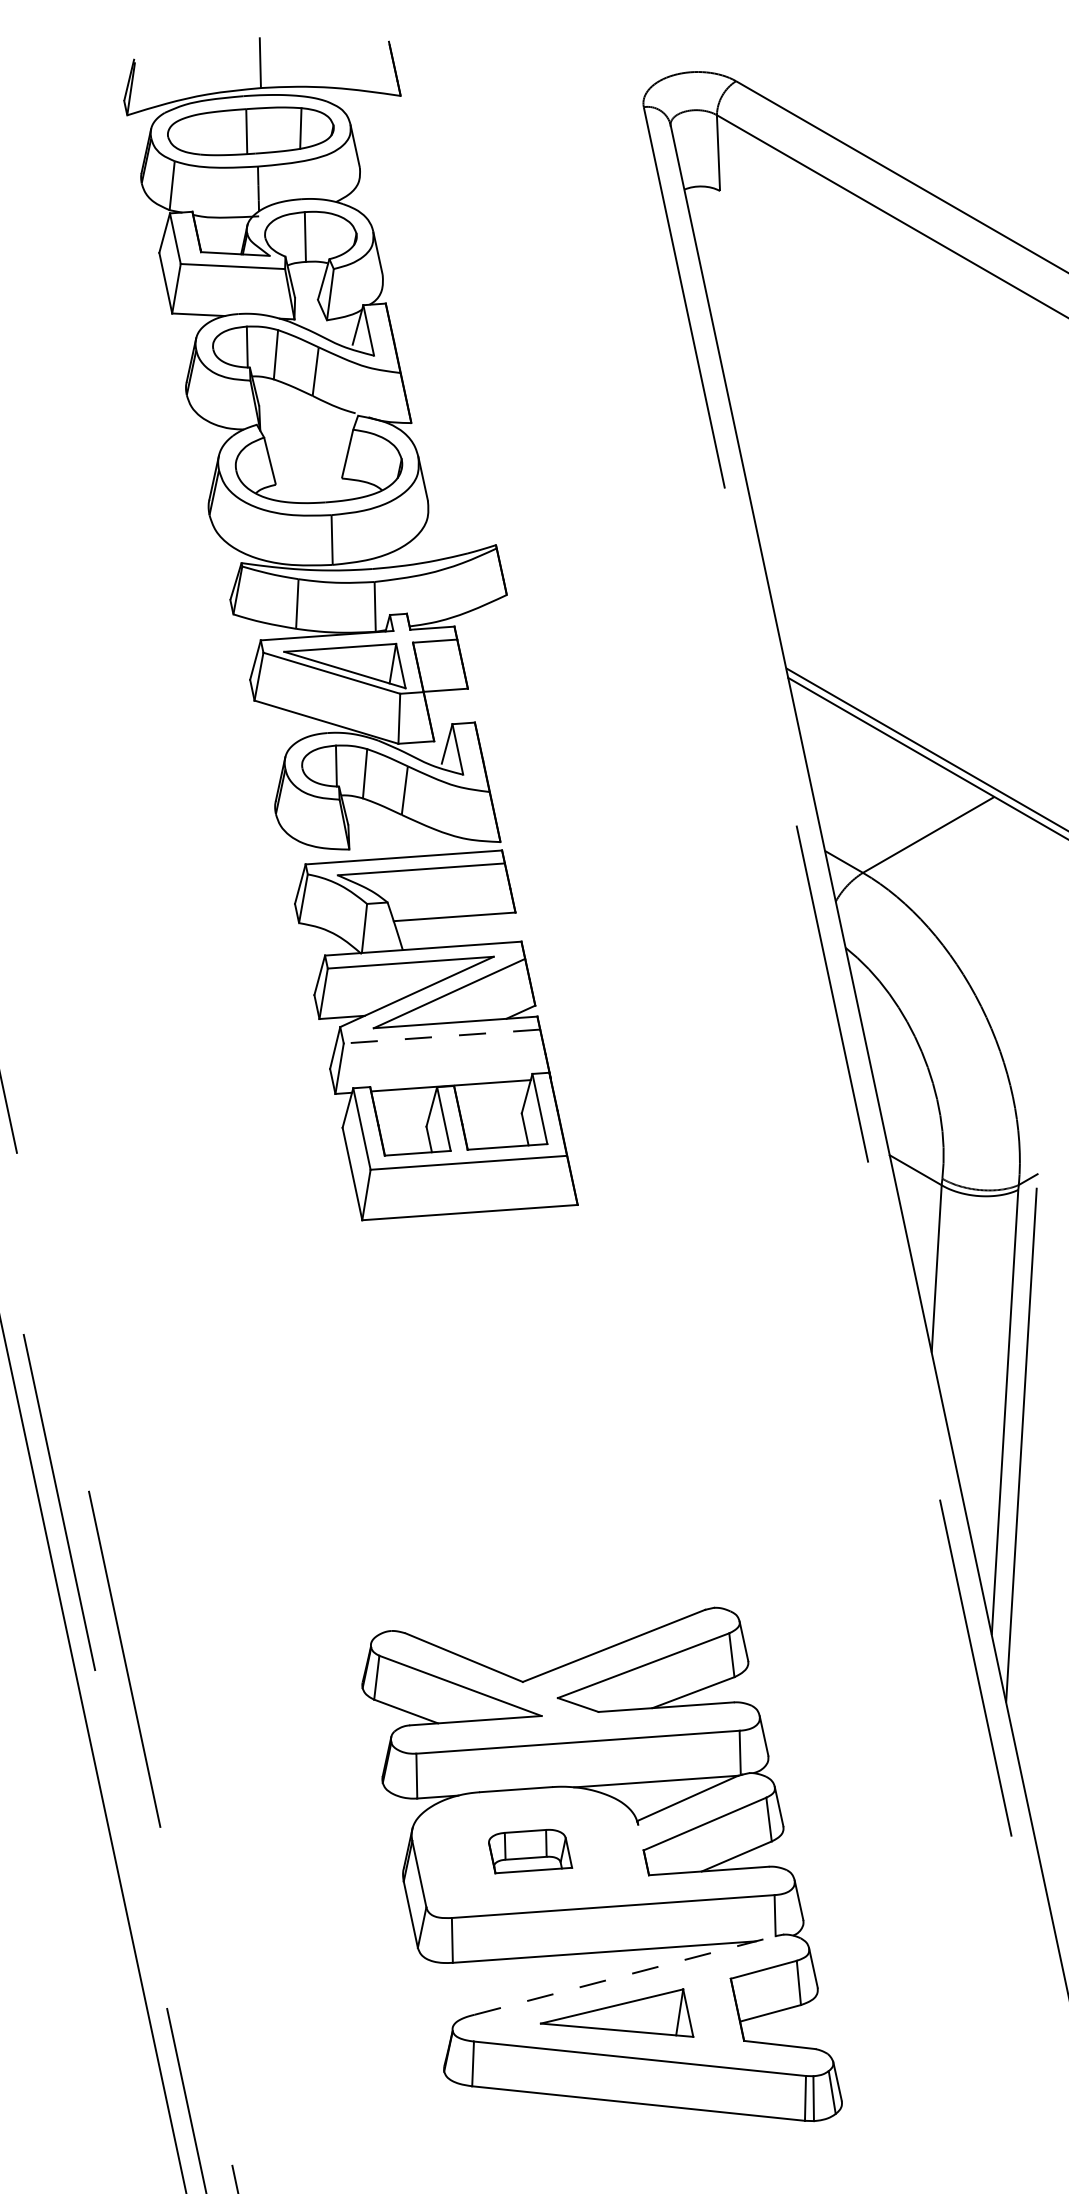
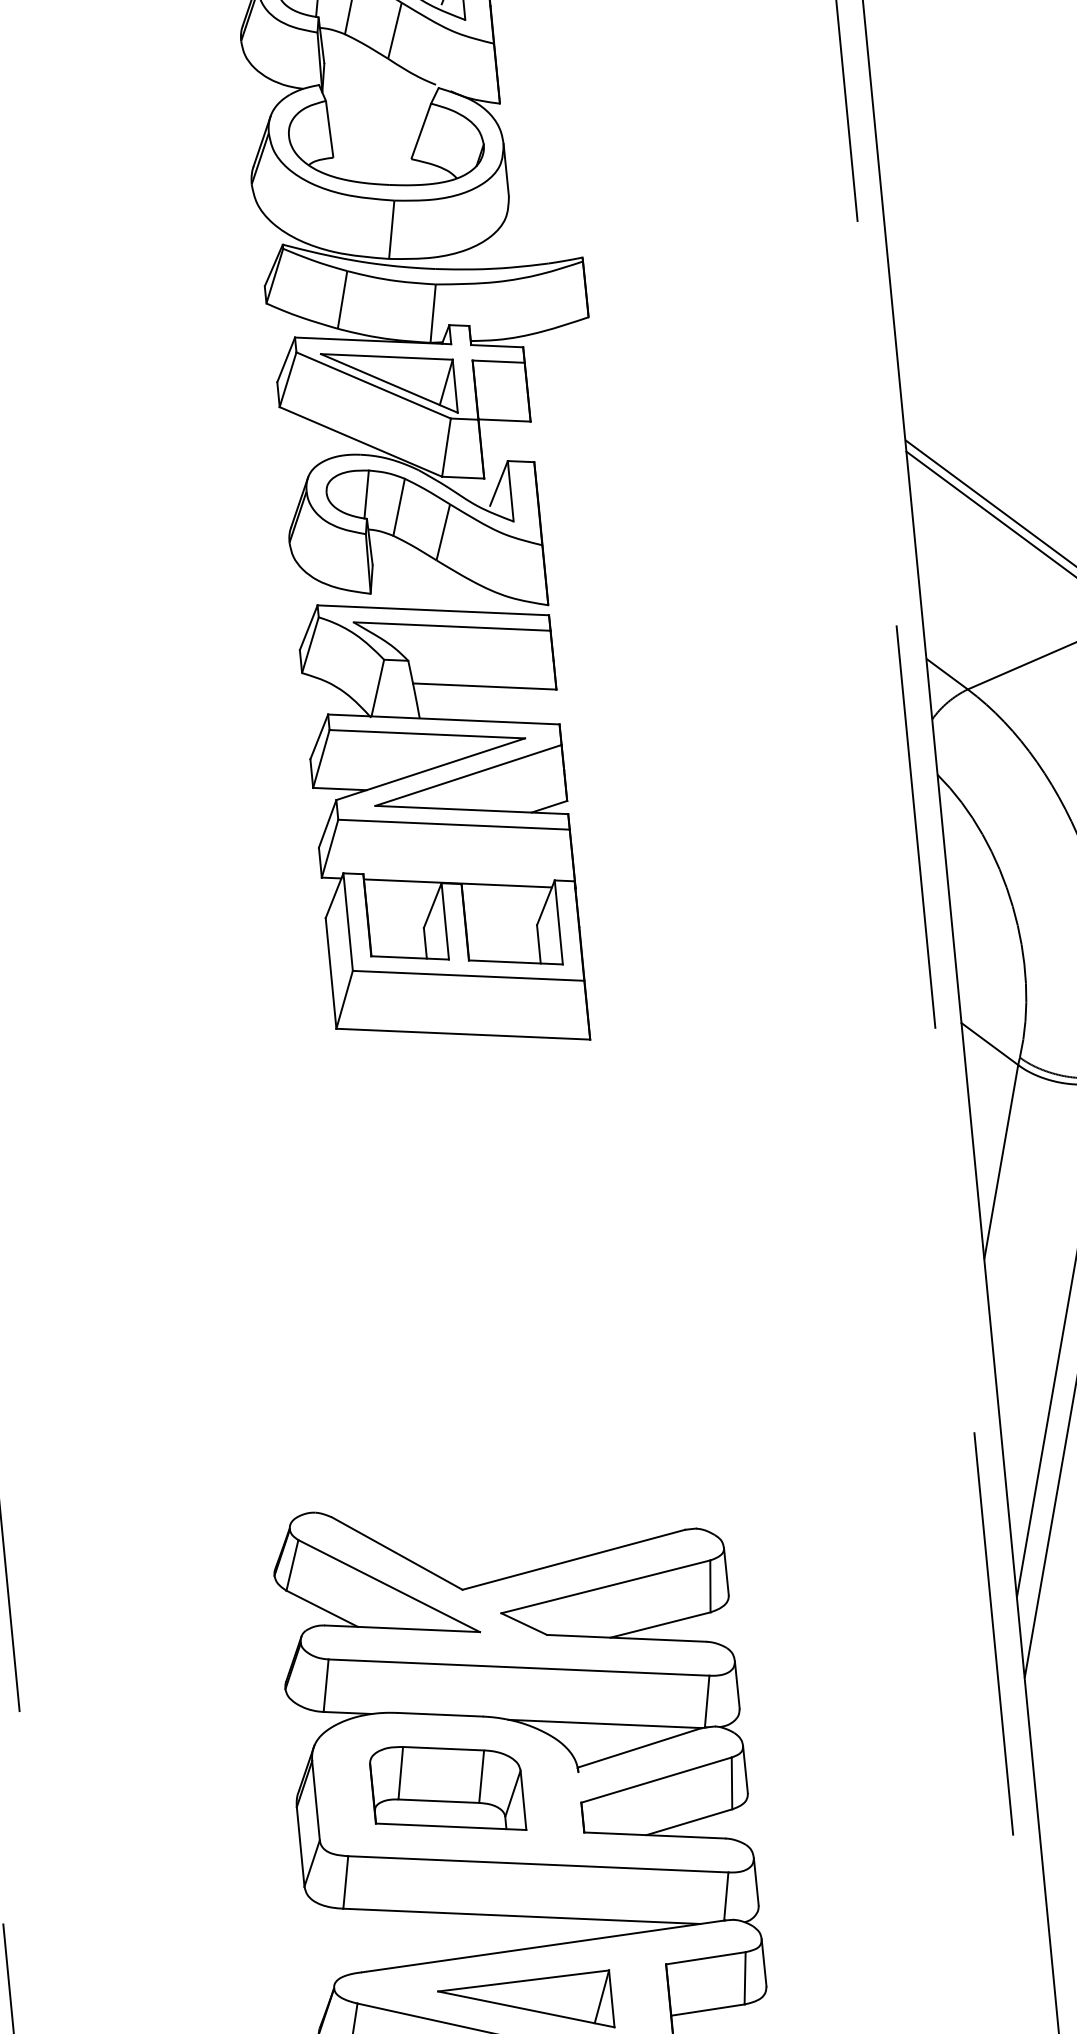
line: (441, 1036) -> (453, 824), dashed -> solid
part: (530, 1851) -> (448, 1788), size x1.67
line: (625, 1975) -> (543, 1946), dashed -> solid

